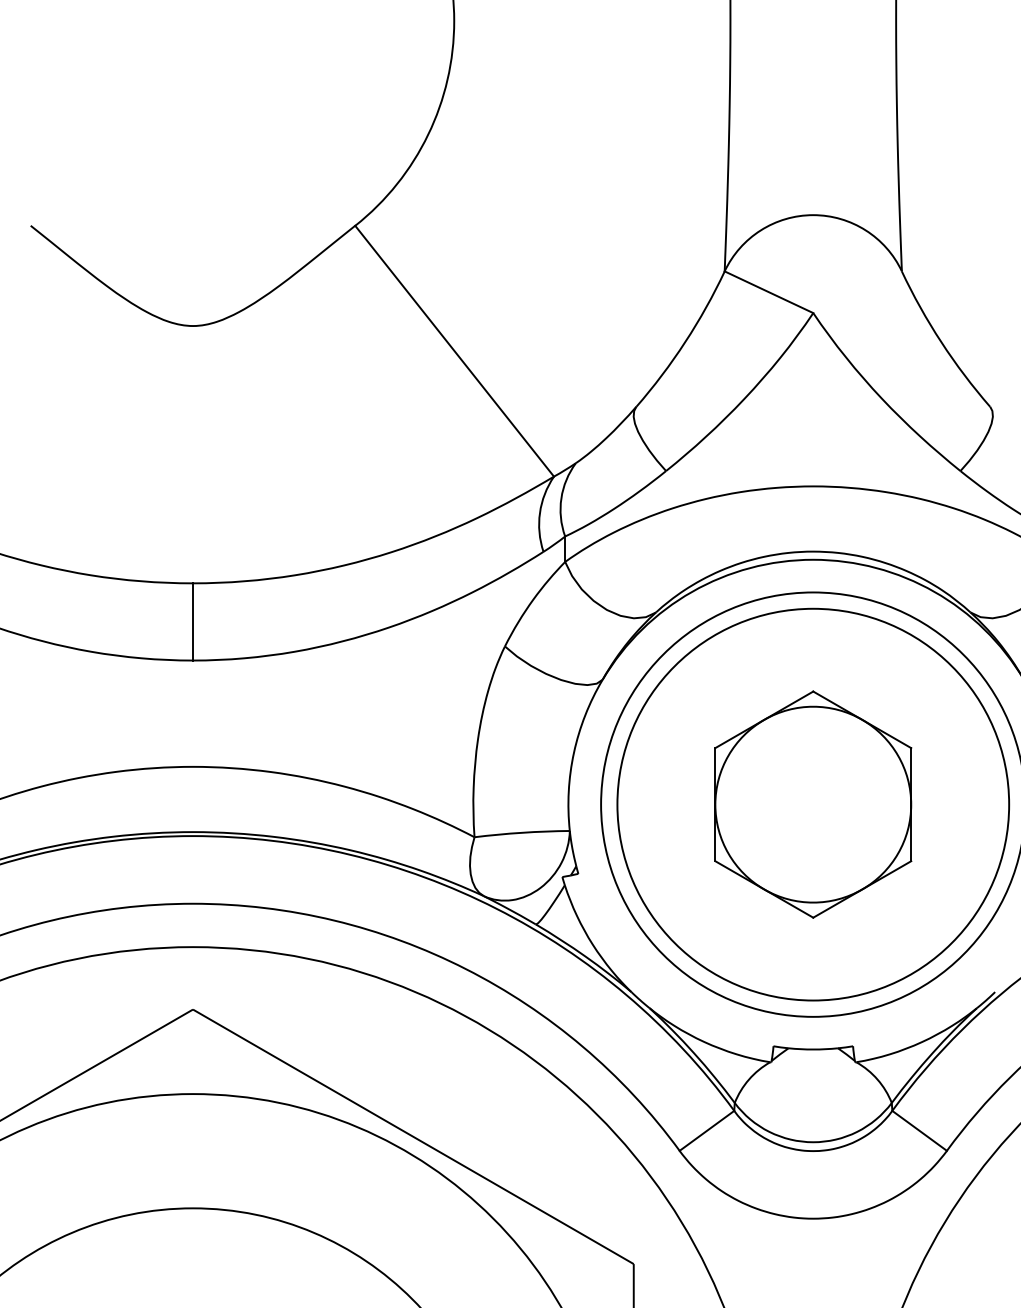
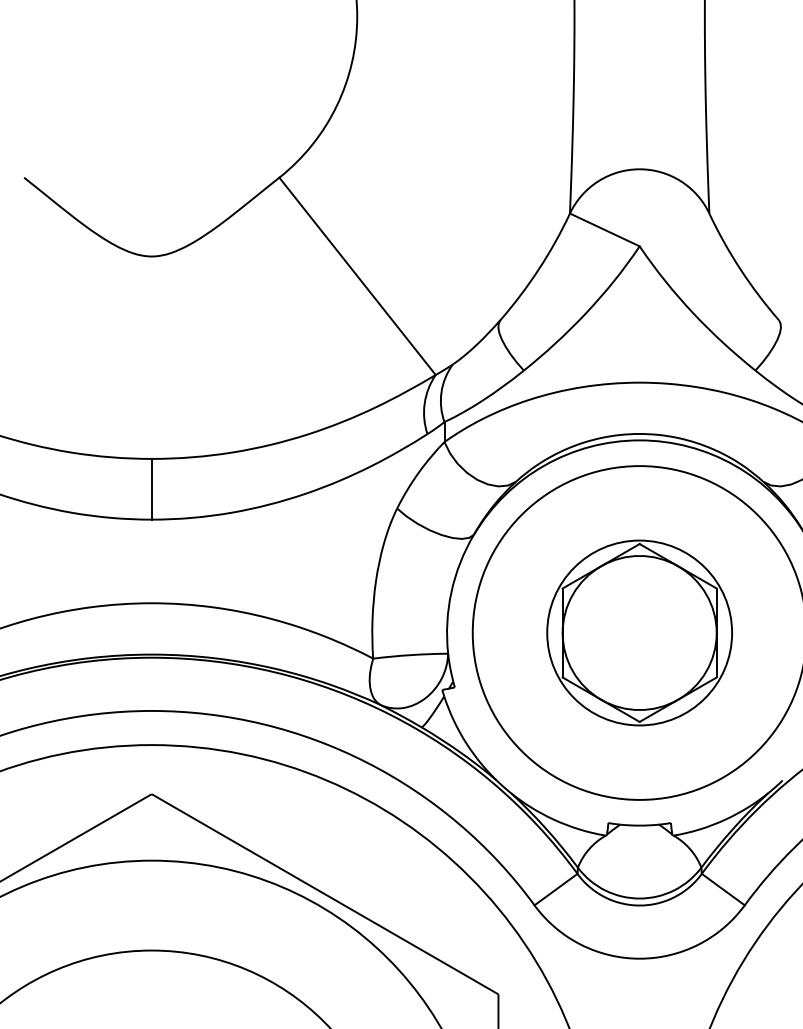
circle: (813, 804) -> (639, 632), size x0.6

